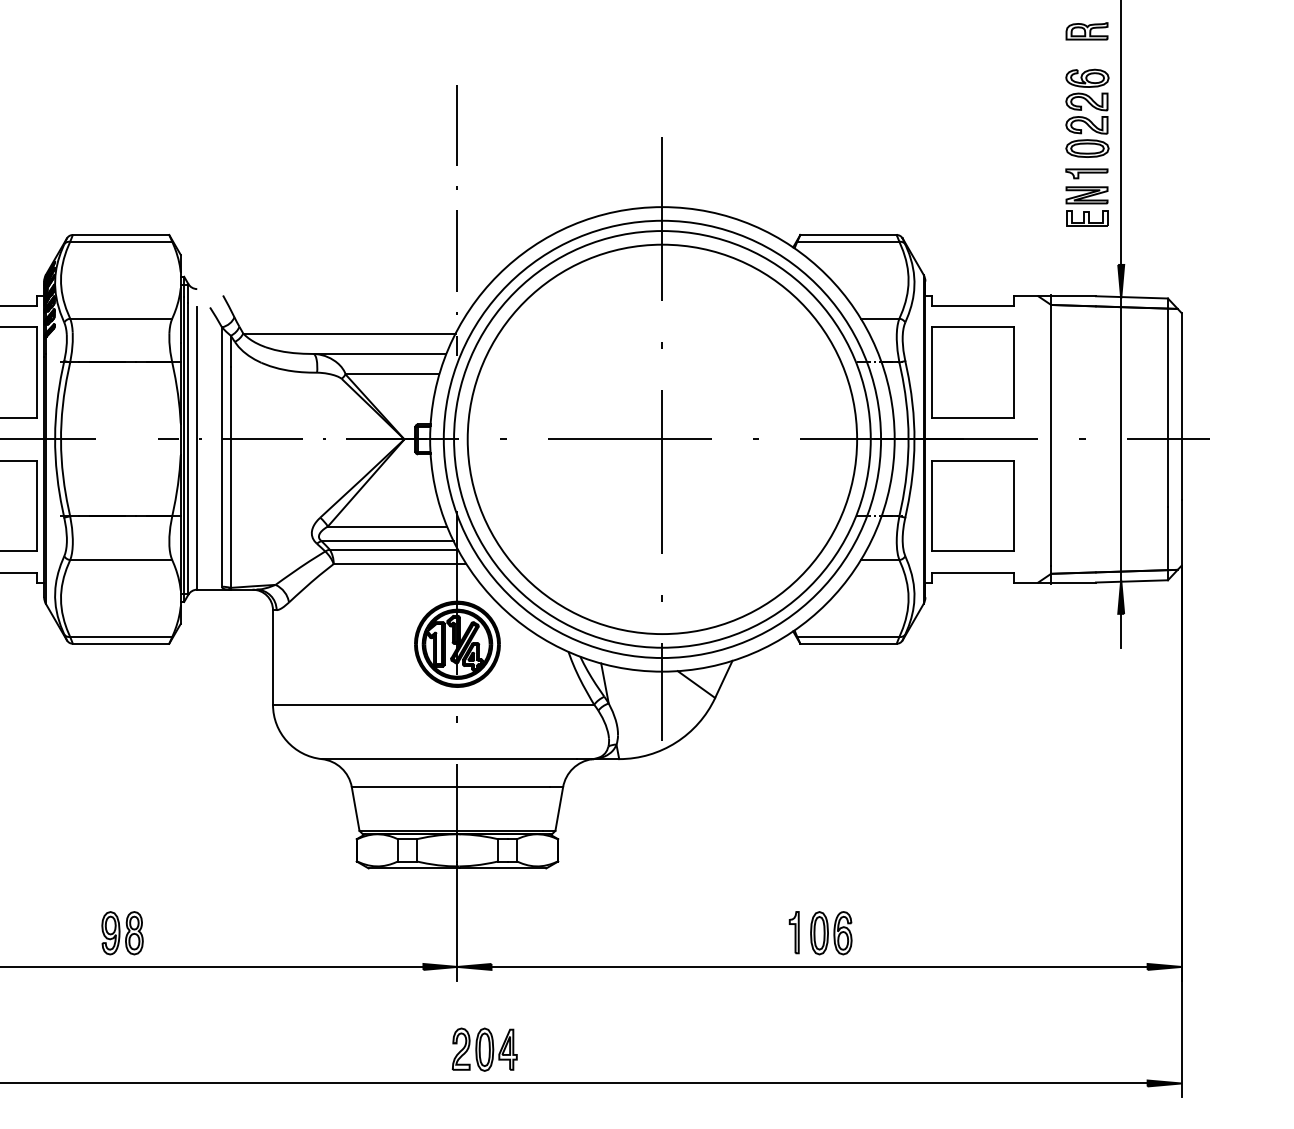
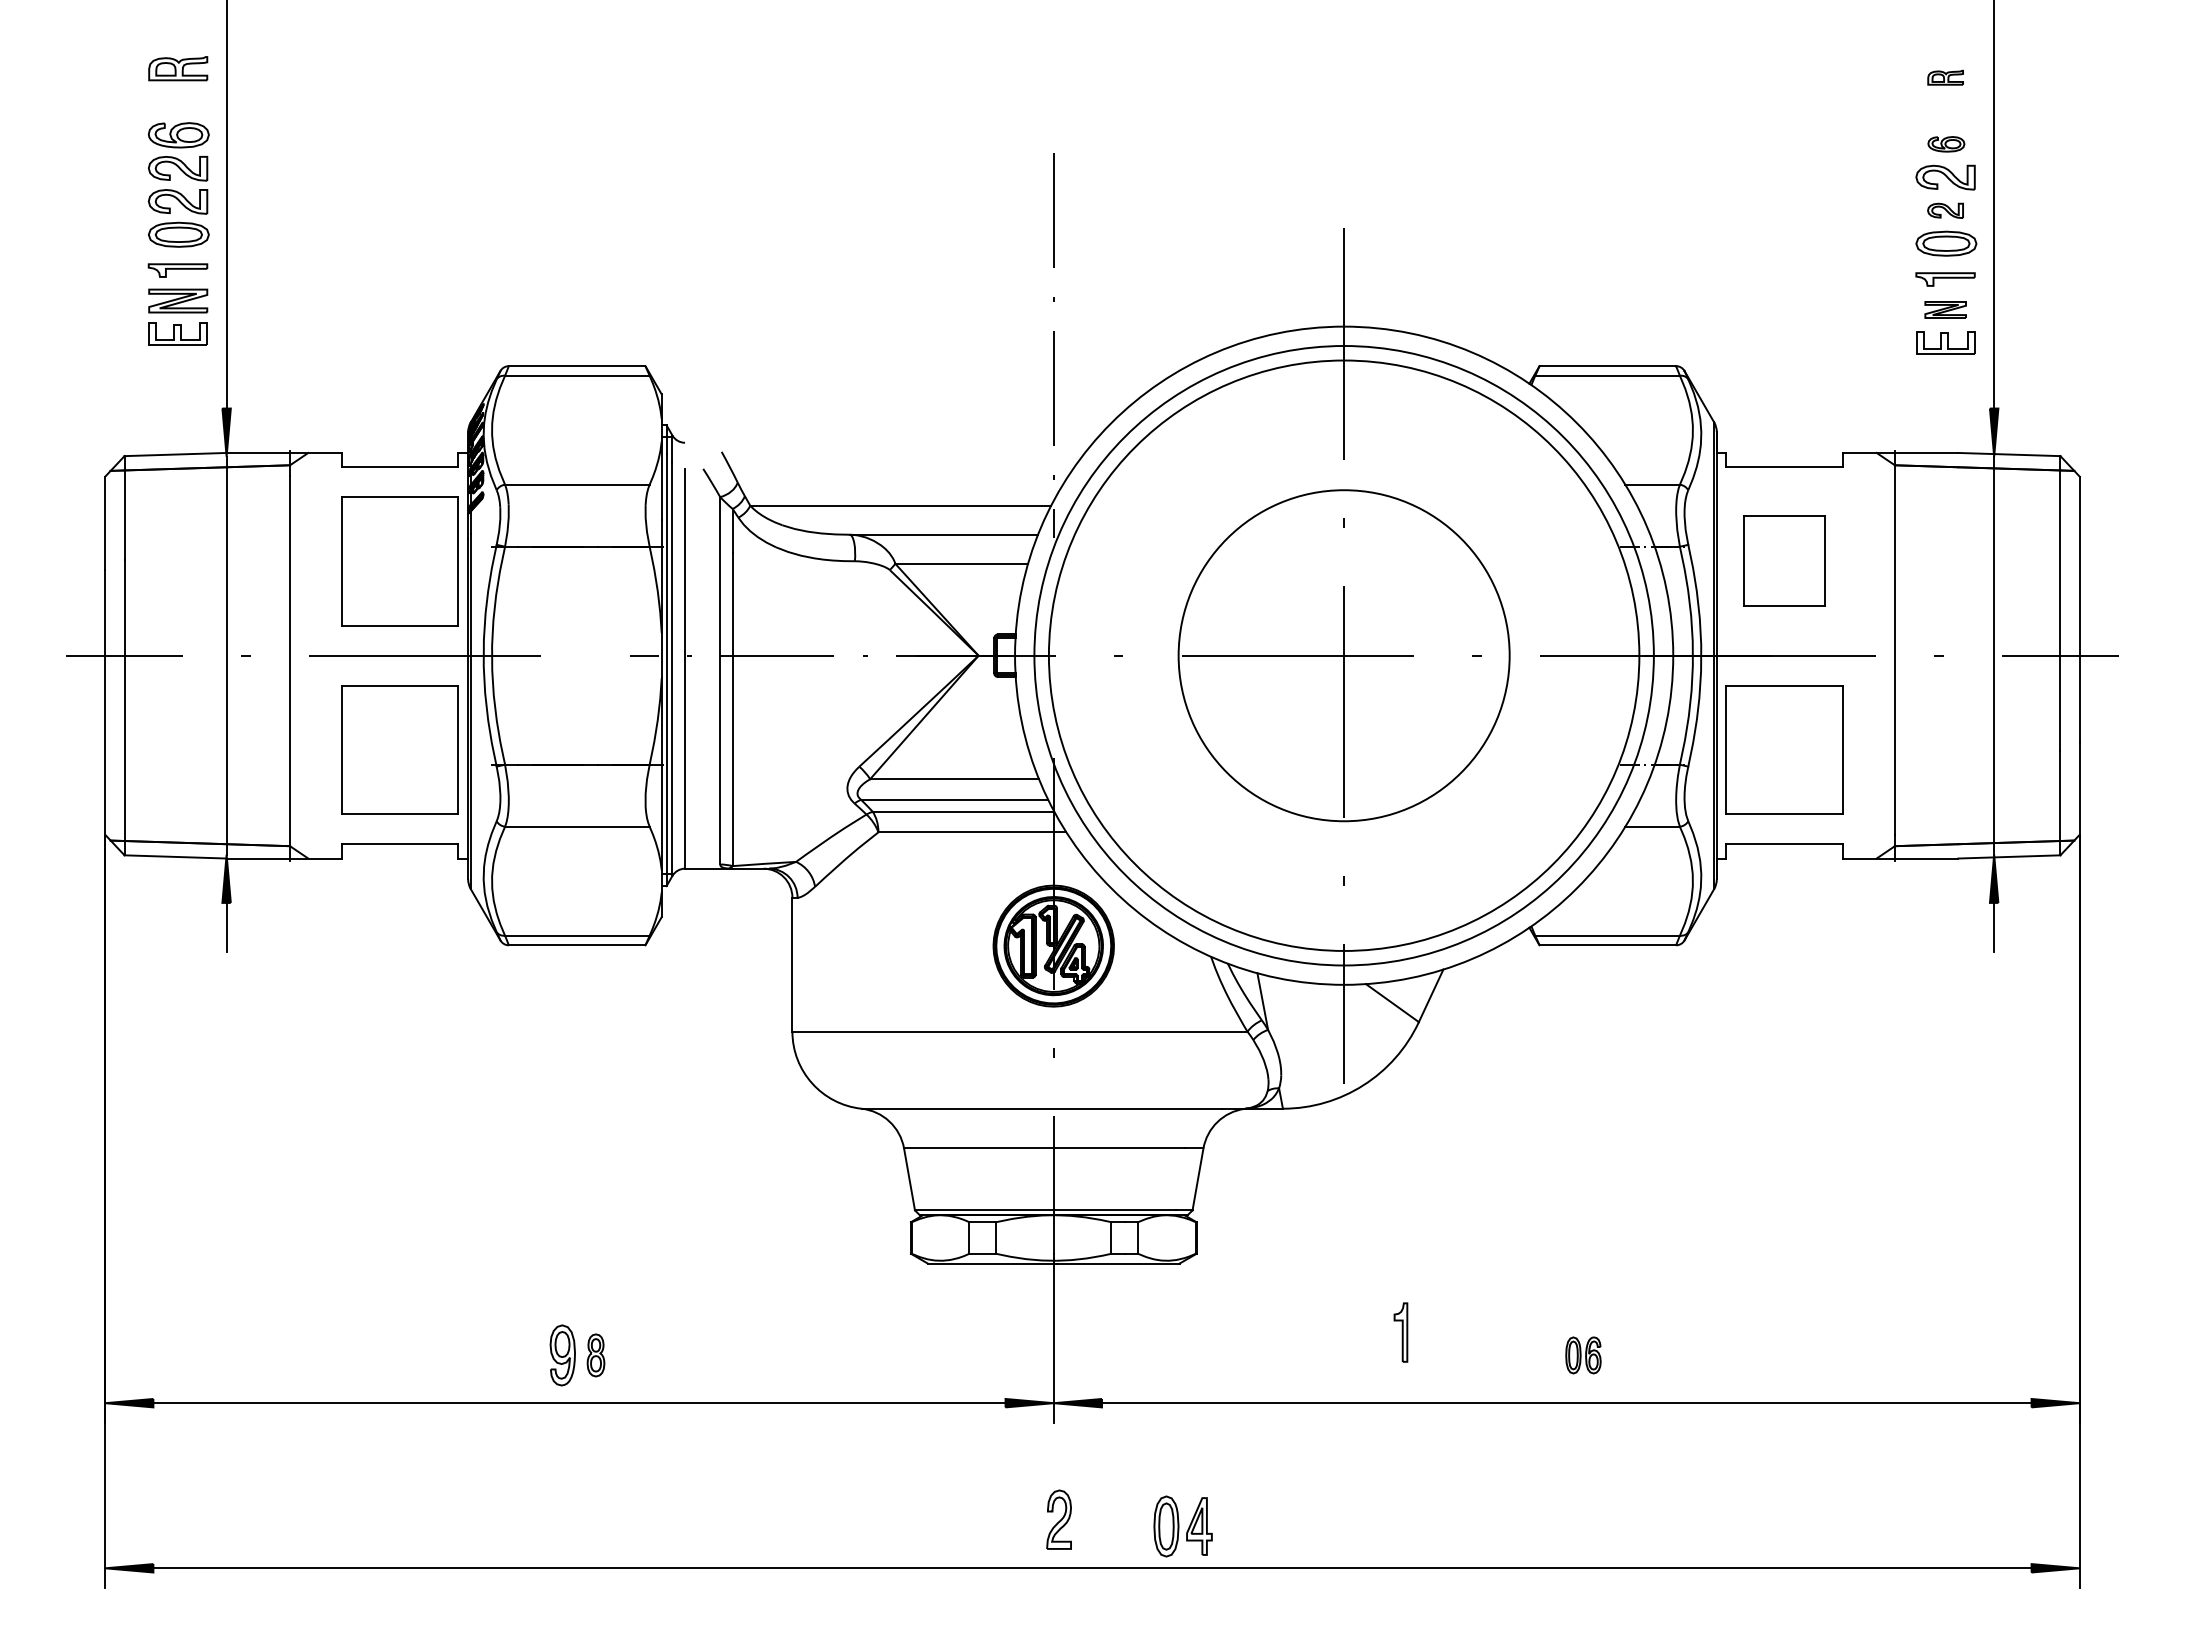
part: (1086, 31) -> (1945, 77), size x0.6
part: (1087, 78) -> (1946, 144), size x0.6
part: (1086, 125) -> (1945, 210), size x0.6
part: (1086, 195) -> (1945, 309), size x0.7
part: (973, 372) -> (1784, 561), size x0.7
circle: (662, 439) -> (1344, 655), size x0.6
part: (793, 932) -> (1400, 1332), moved
part: (134, 933) -> (595, 1355), size x0.7
part: (831, 933) -> (1583, 1355), size x0.6
part: (496, 1049) -> (1182, 1526), moved

